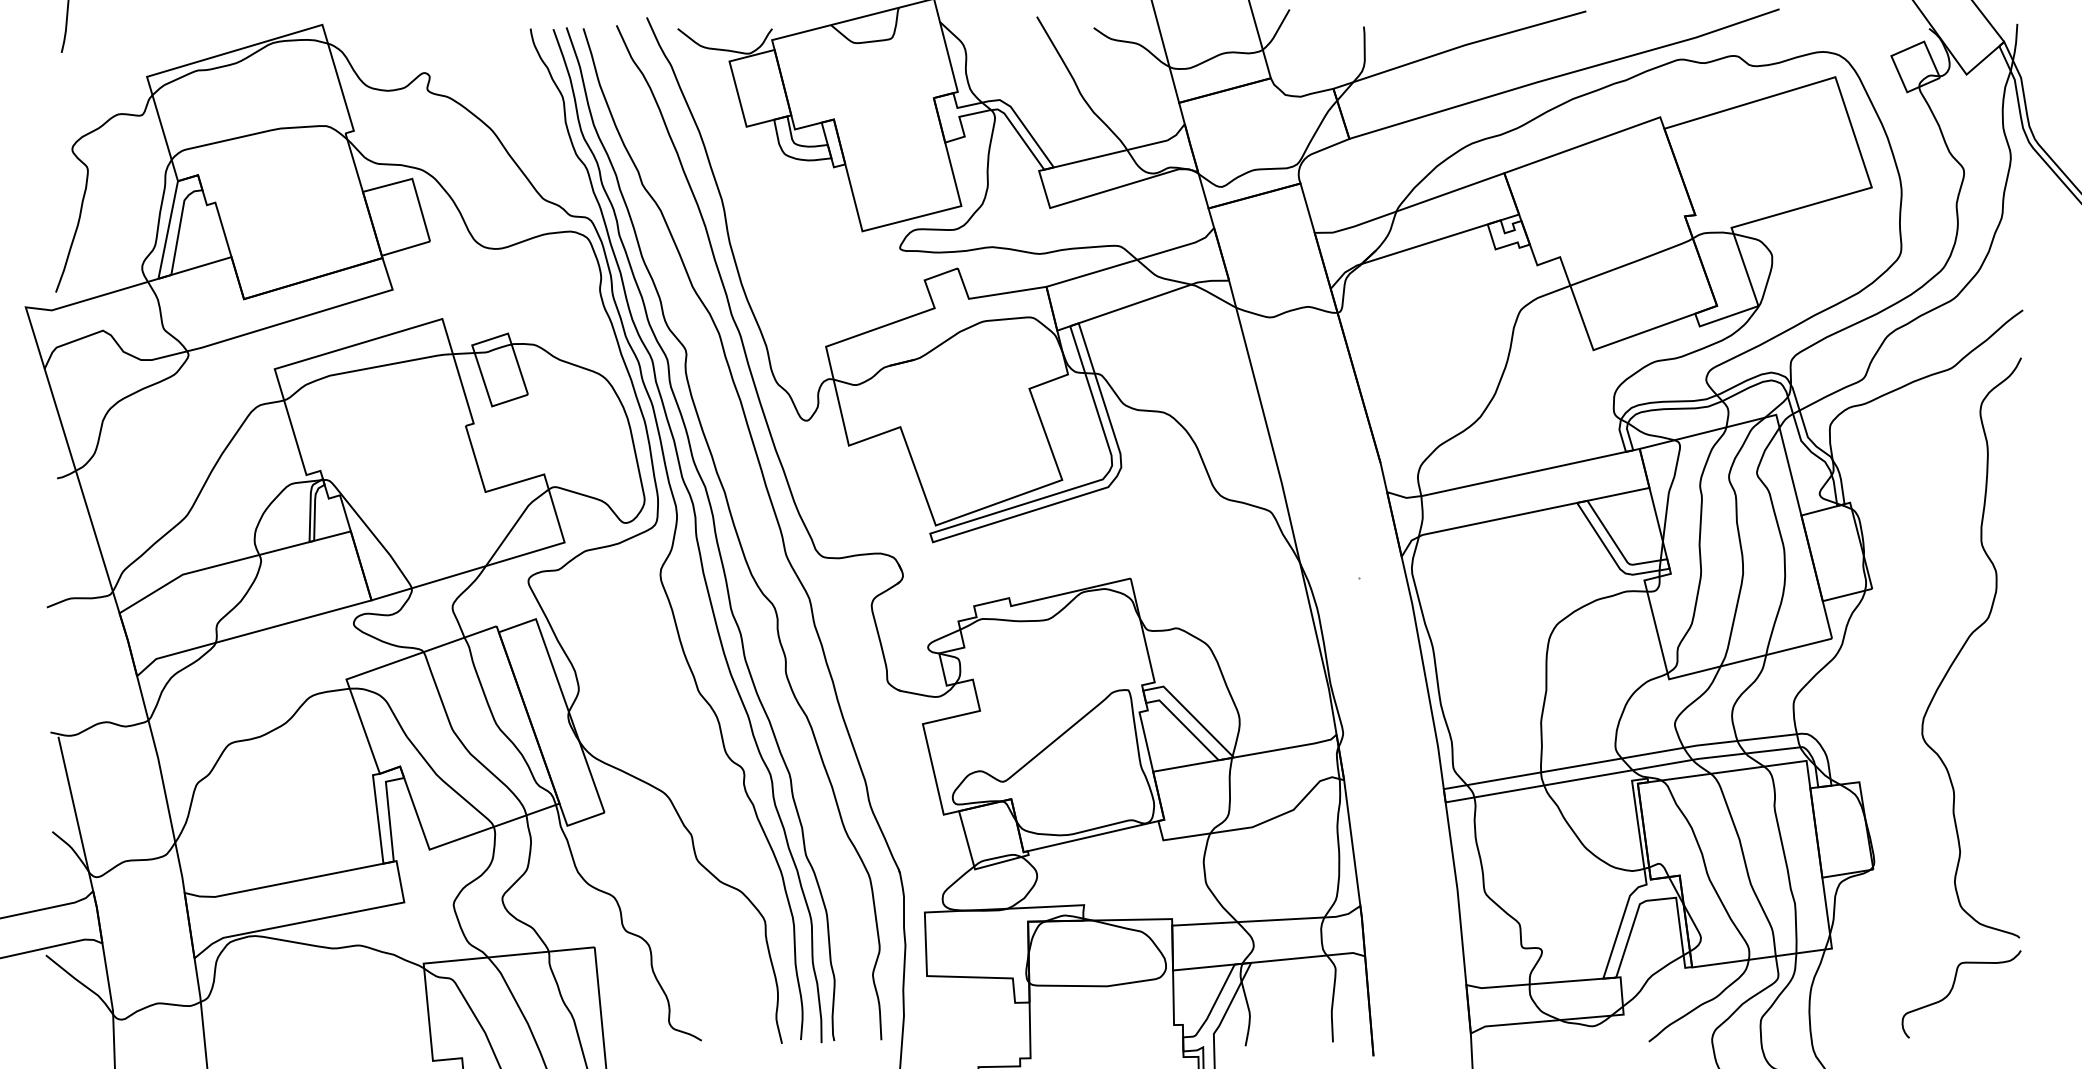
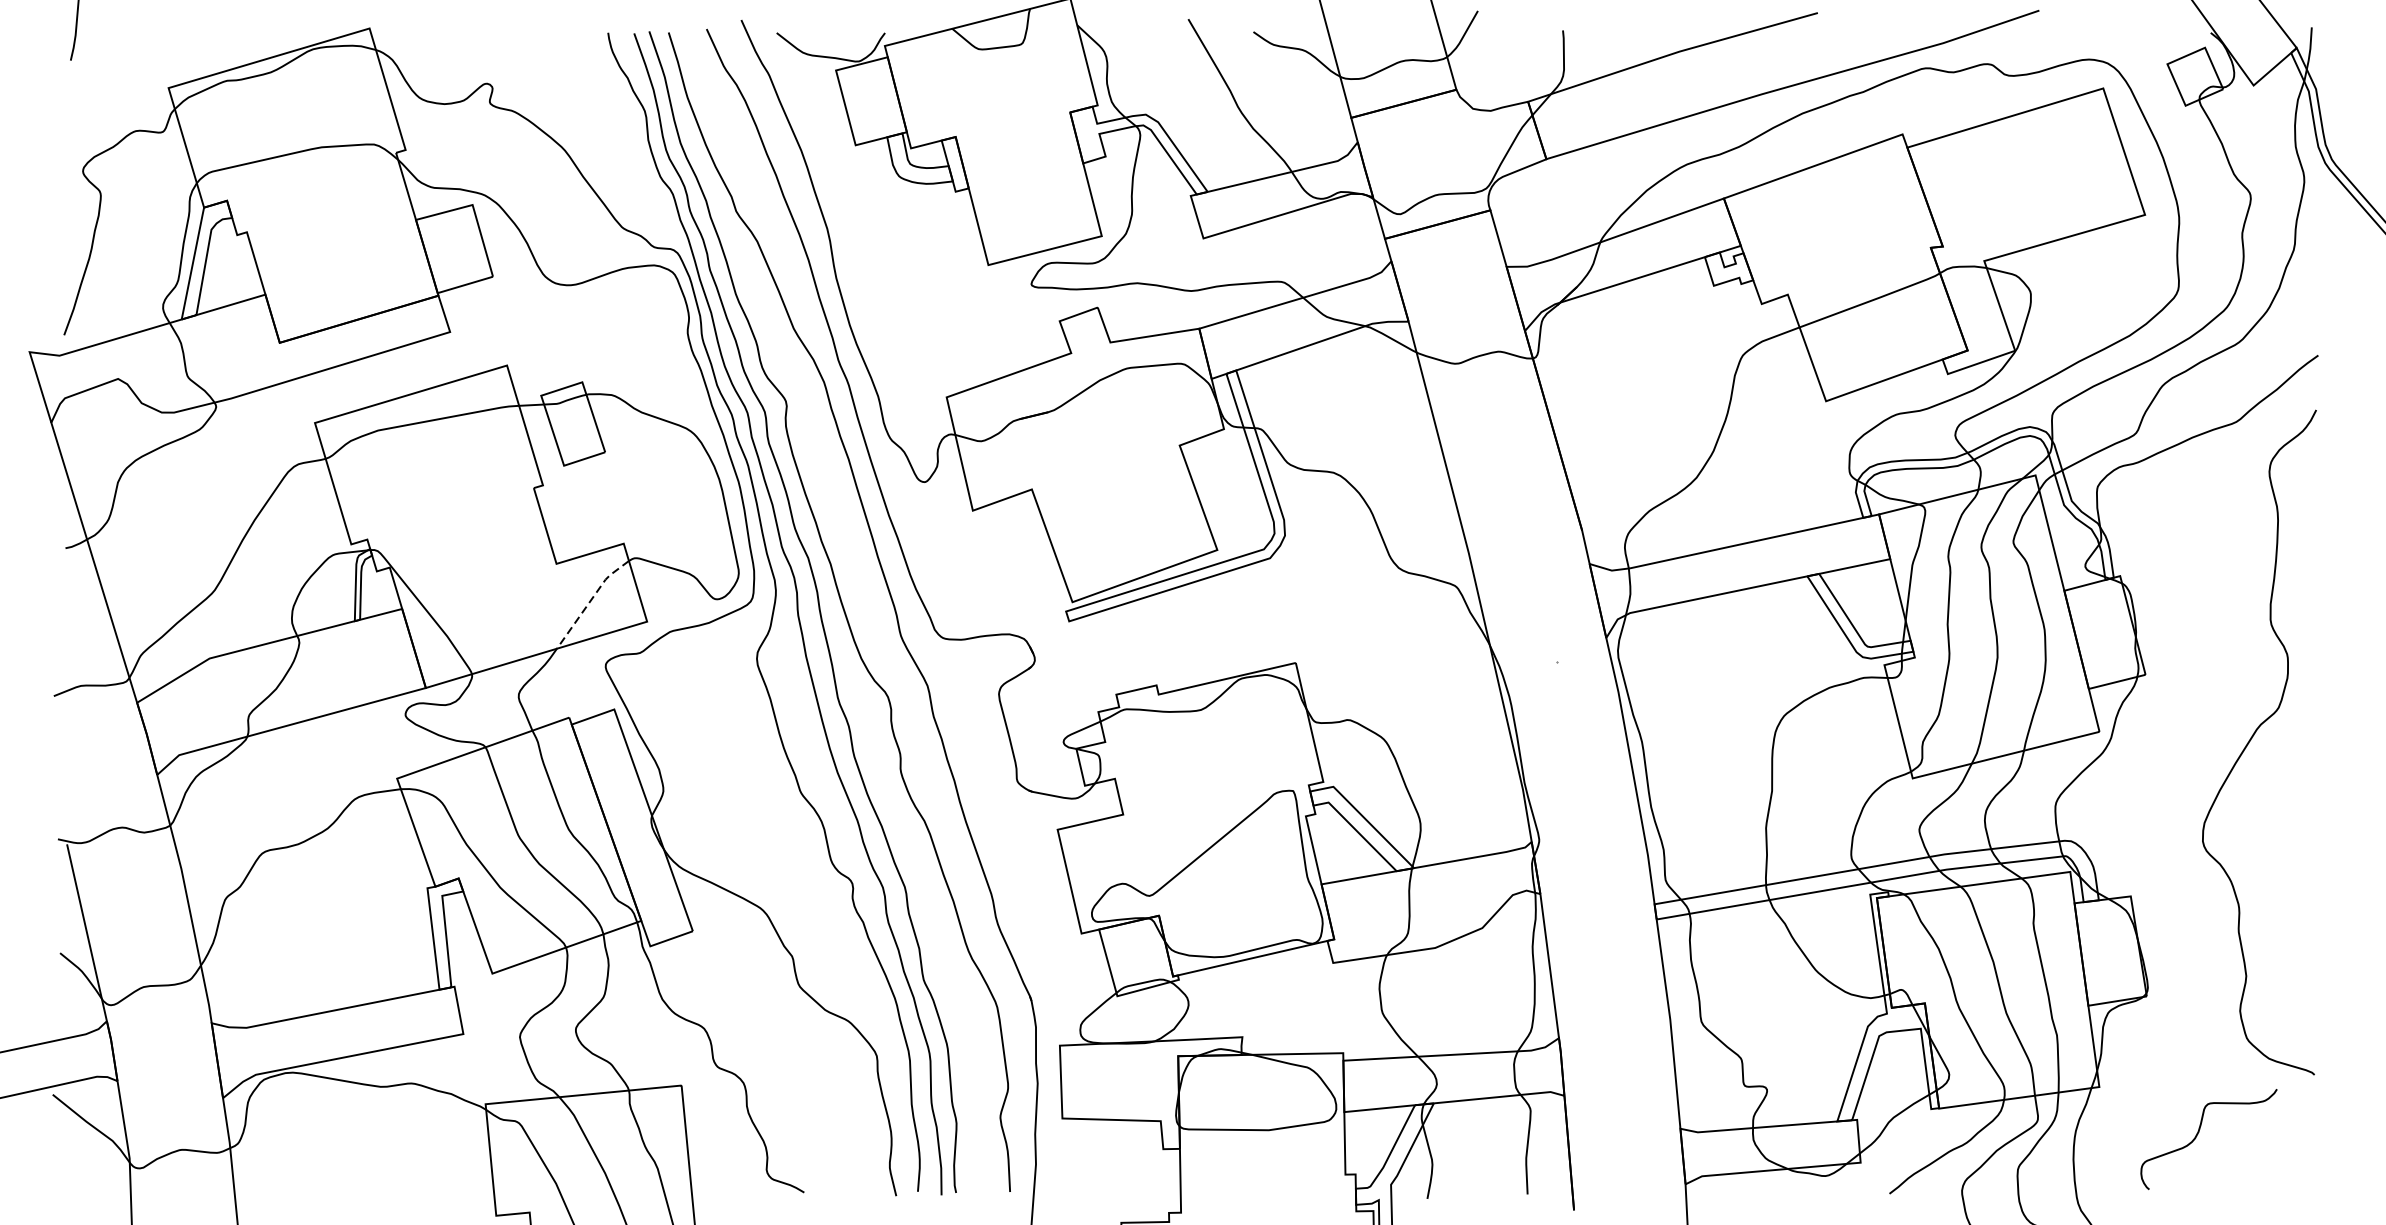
line: (515, 524) -> (590, 601), solid -> dashed
curve: (1952, 990) -> (2198, 1135), moved

